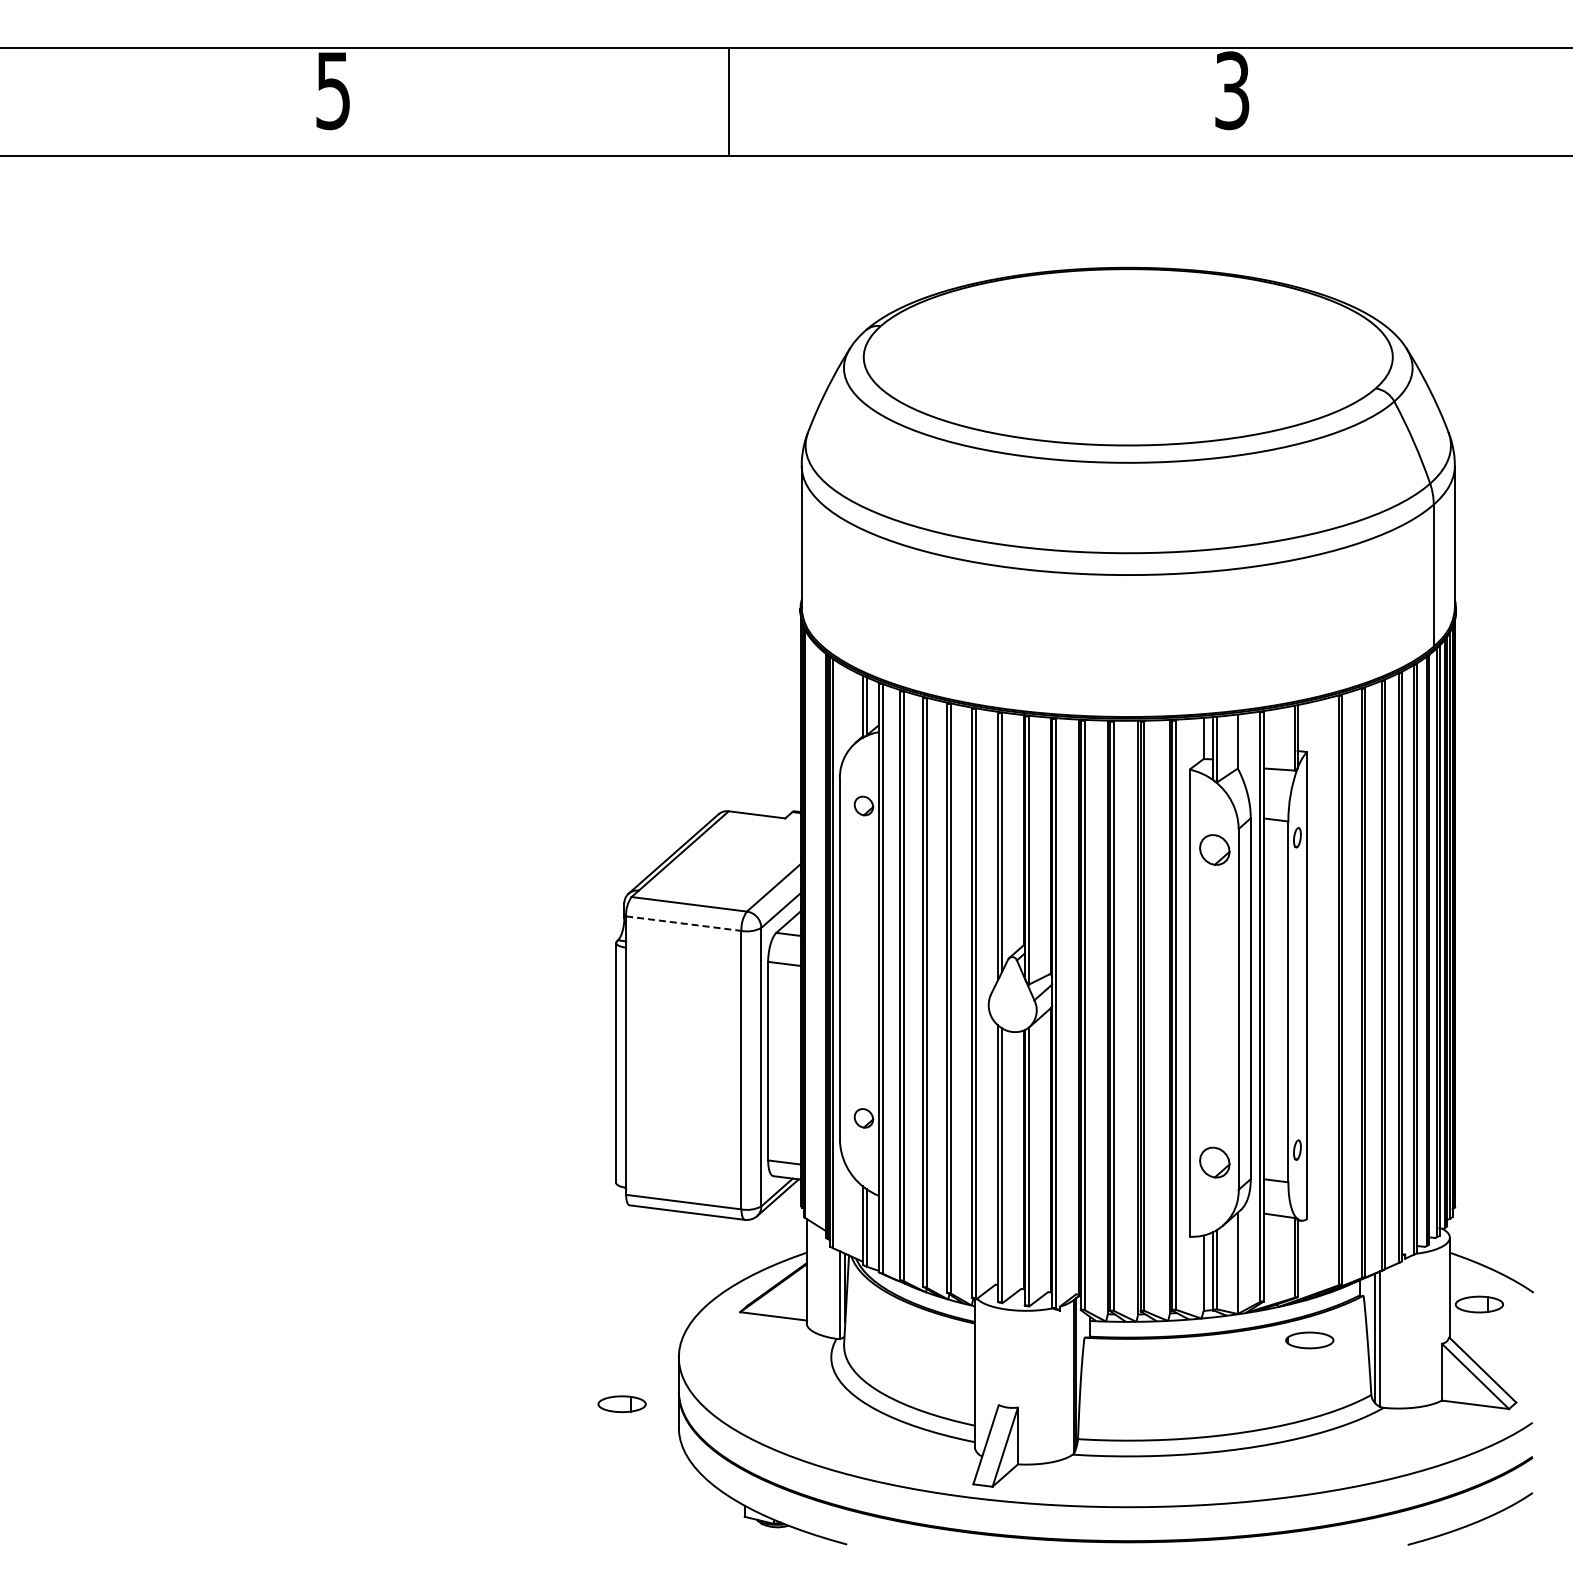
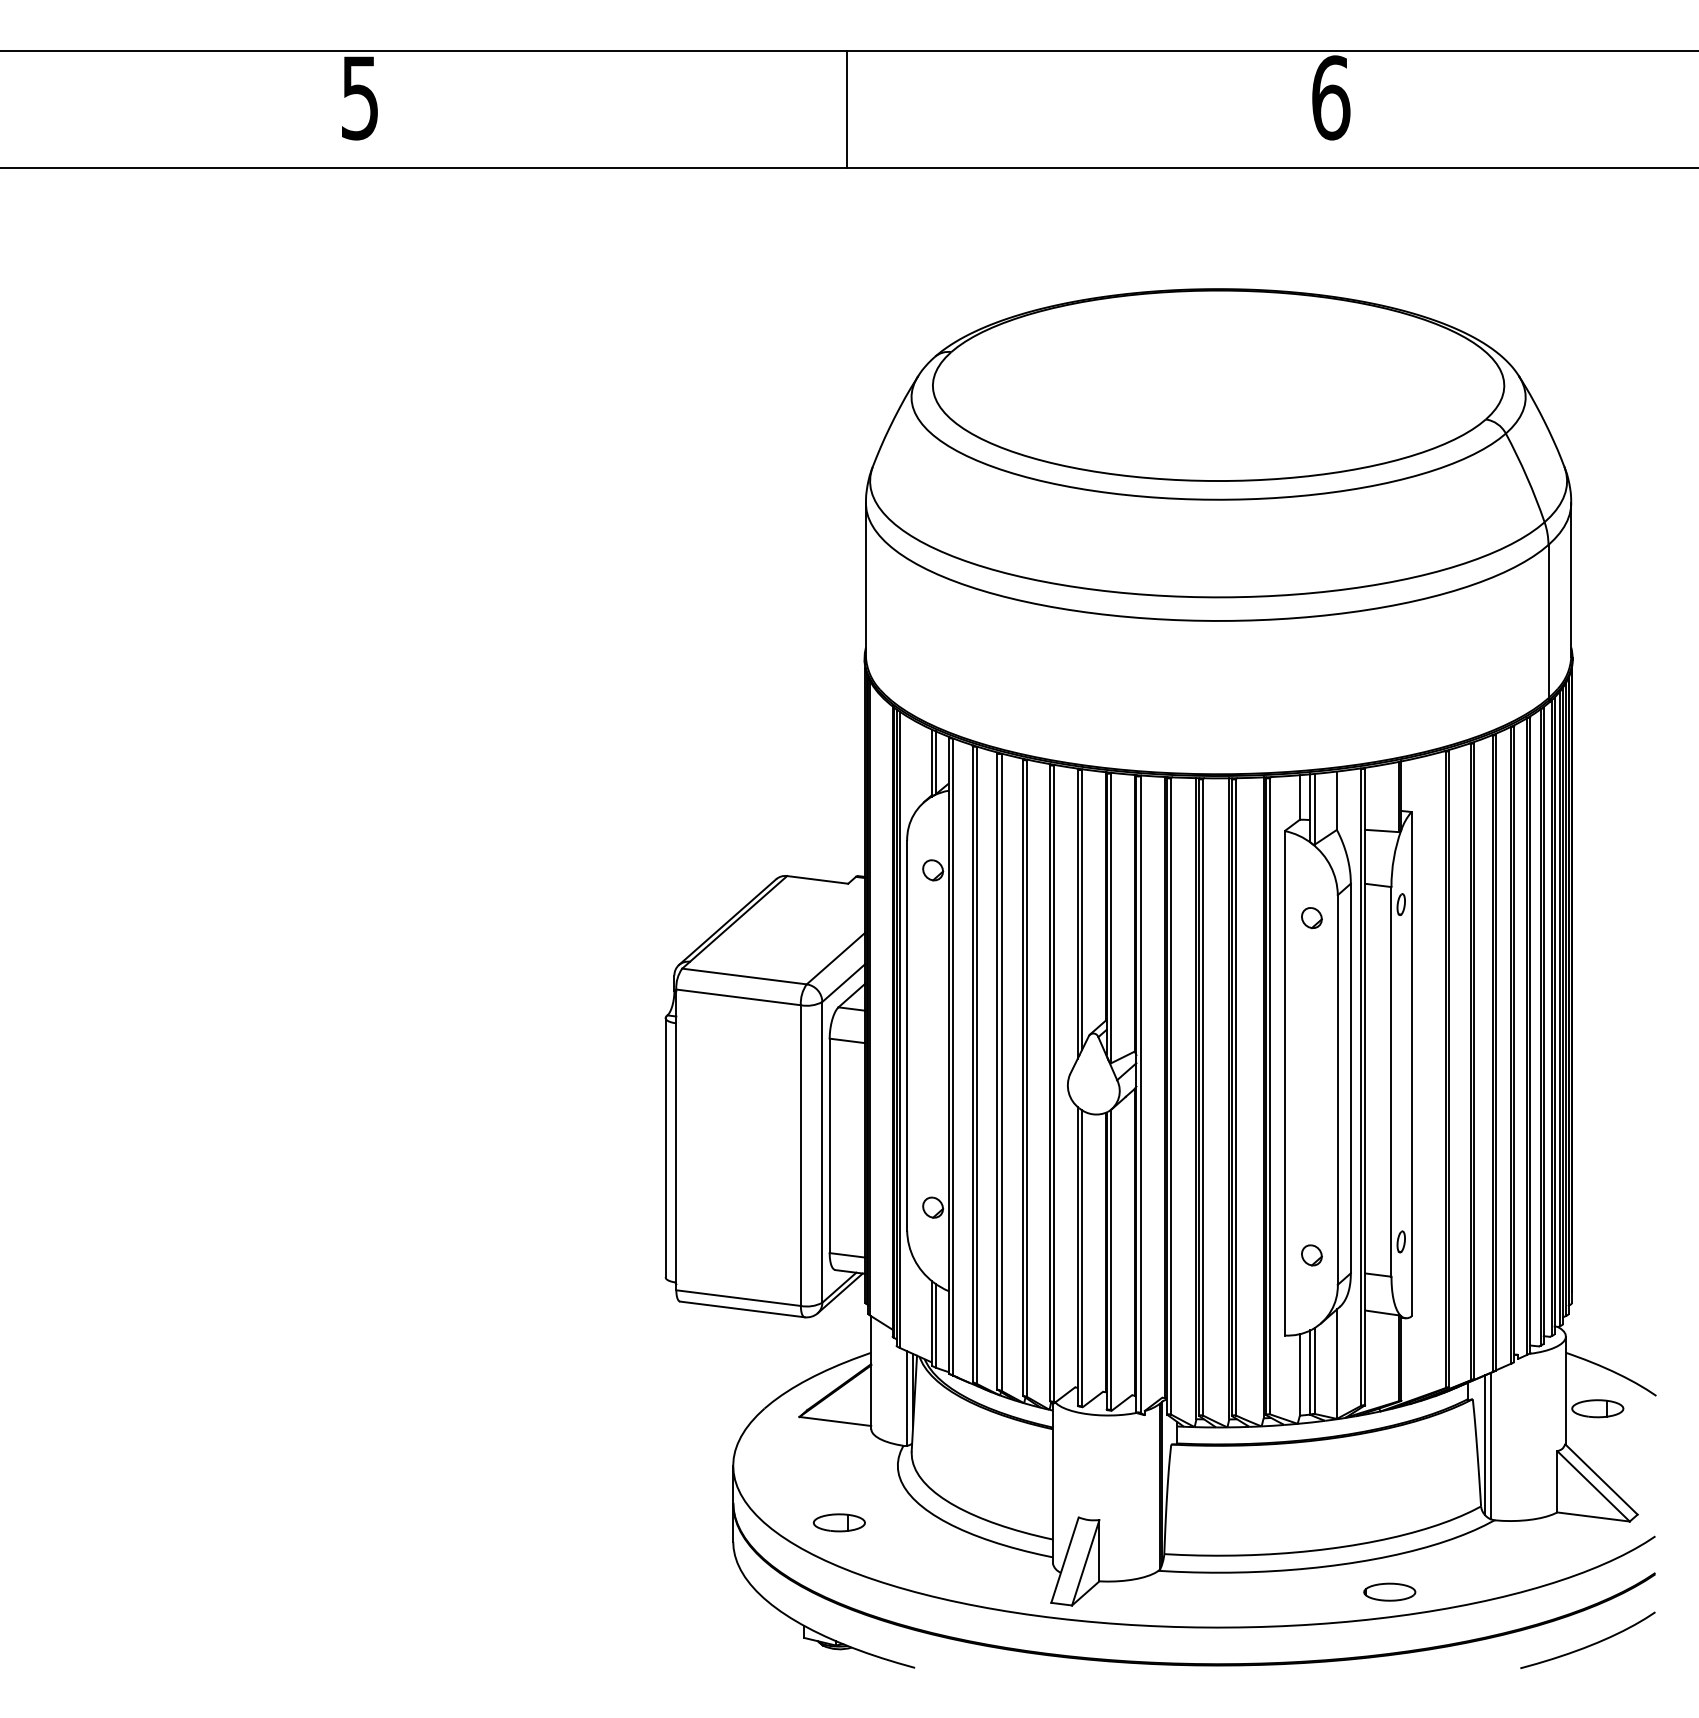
text: (1232, 90) -> (1331, 97), 3 -> 6
line: (728, 101) -> (846, 109), moved
part: (1214, 850) -> (1311, 918), size x0.62
line: (684, 923) -> (739, 997), dashed -> solid
part: (1214, 1162) -> (1311, 1255), size x0.62
part: (1309, 1340) -> (1389, 1592), moved
part: (621, 1404) -> (838, 1523), moved

